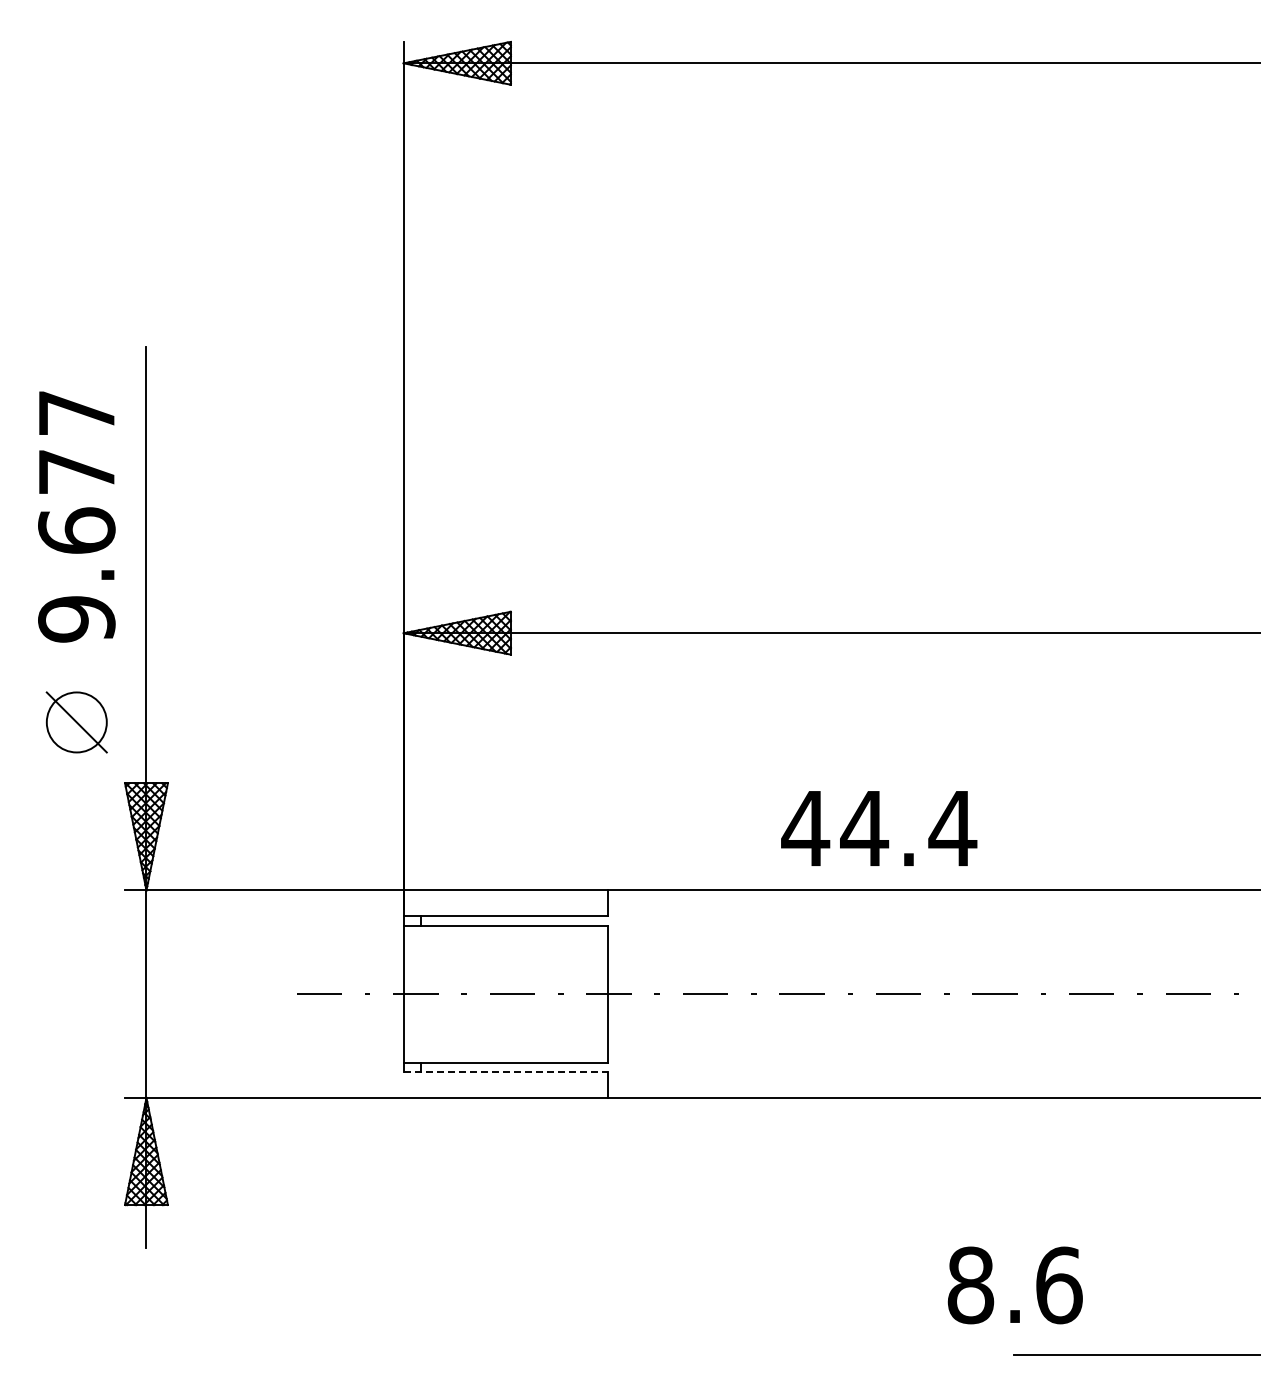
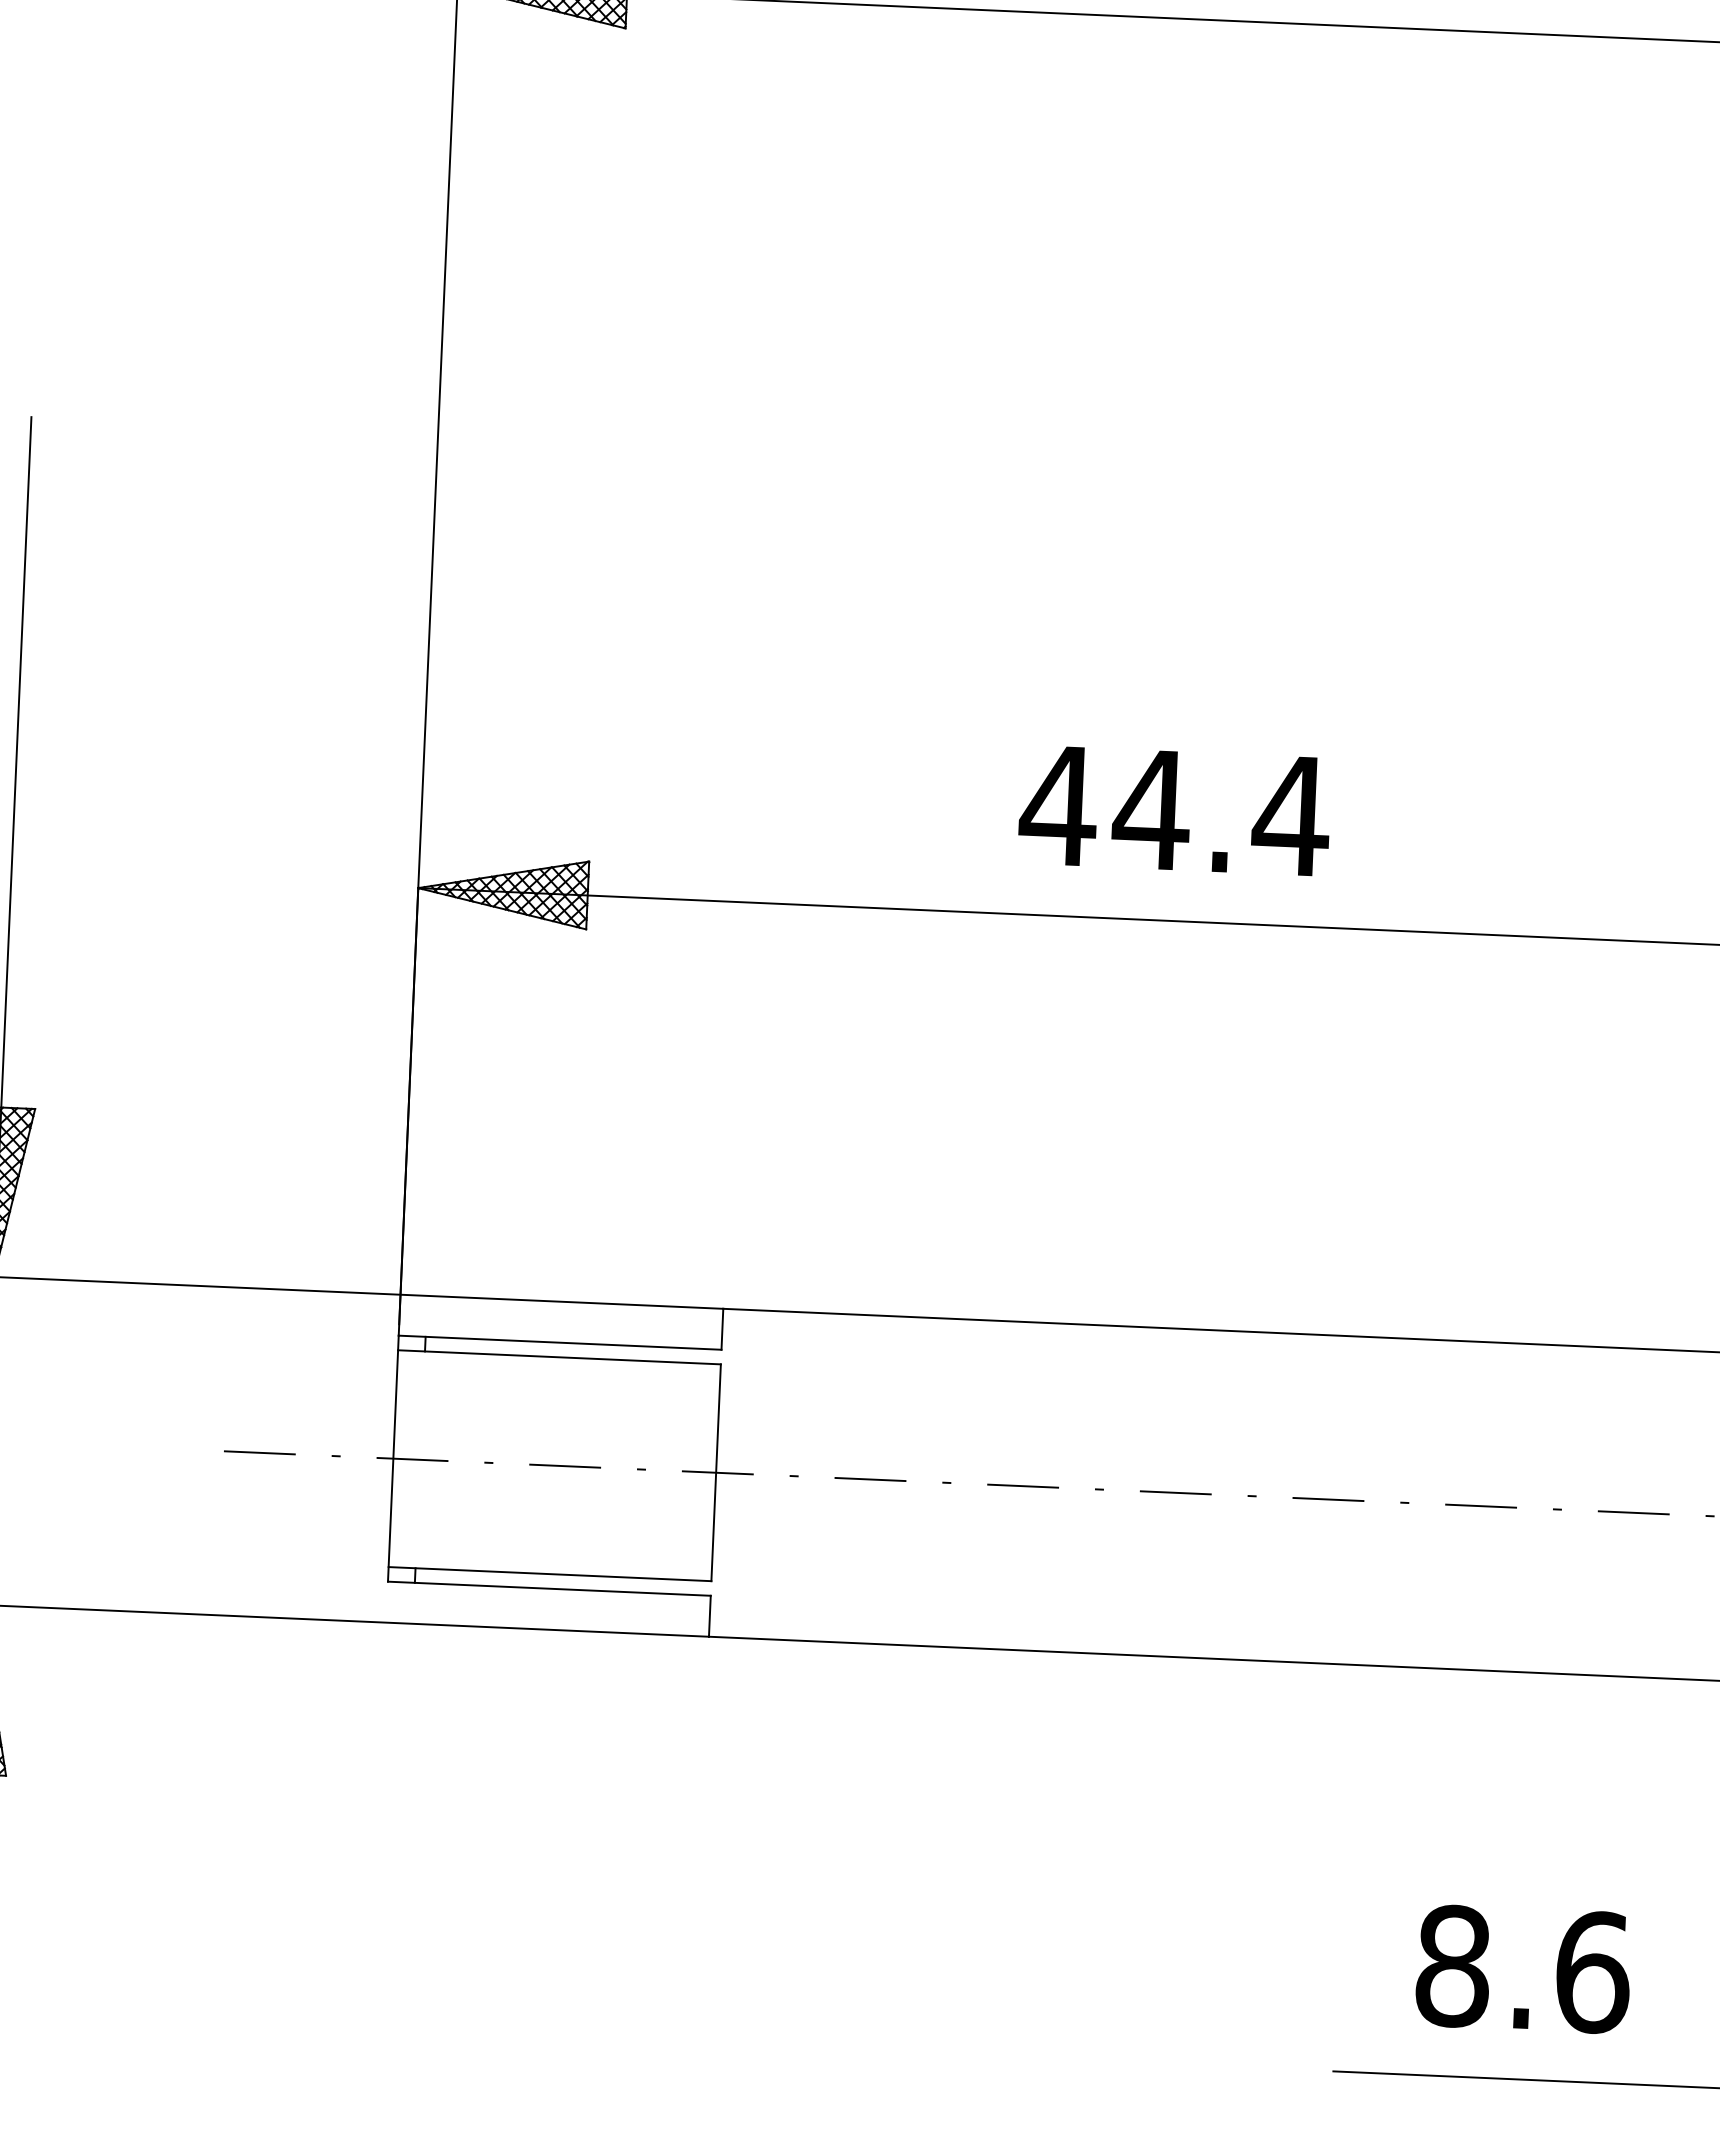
text: (879, 828) -> (1175, 810), moved
line: (506, 1071) -> (550, 1588), dashed -> solid
text: (1014, 1285) -> (1522, 1969), moved

